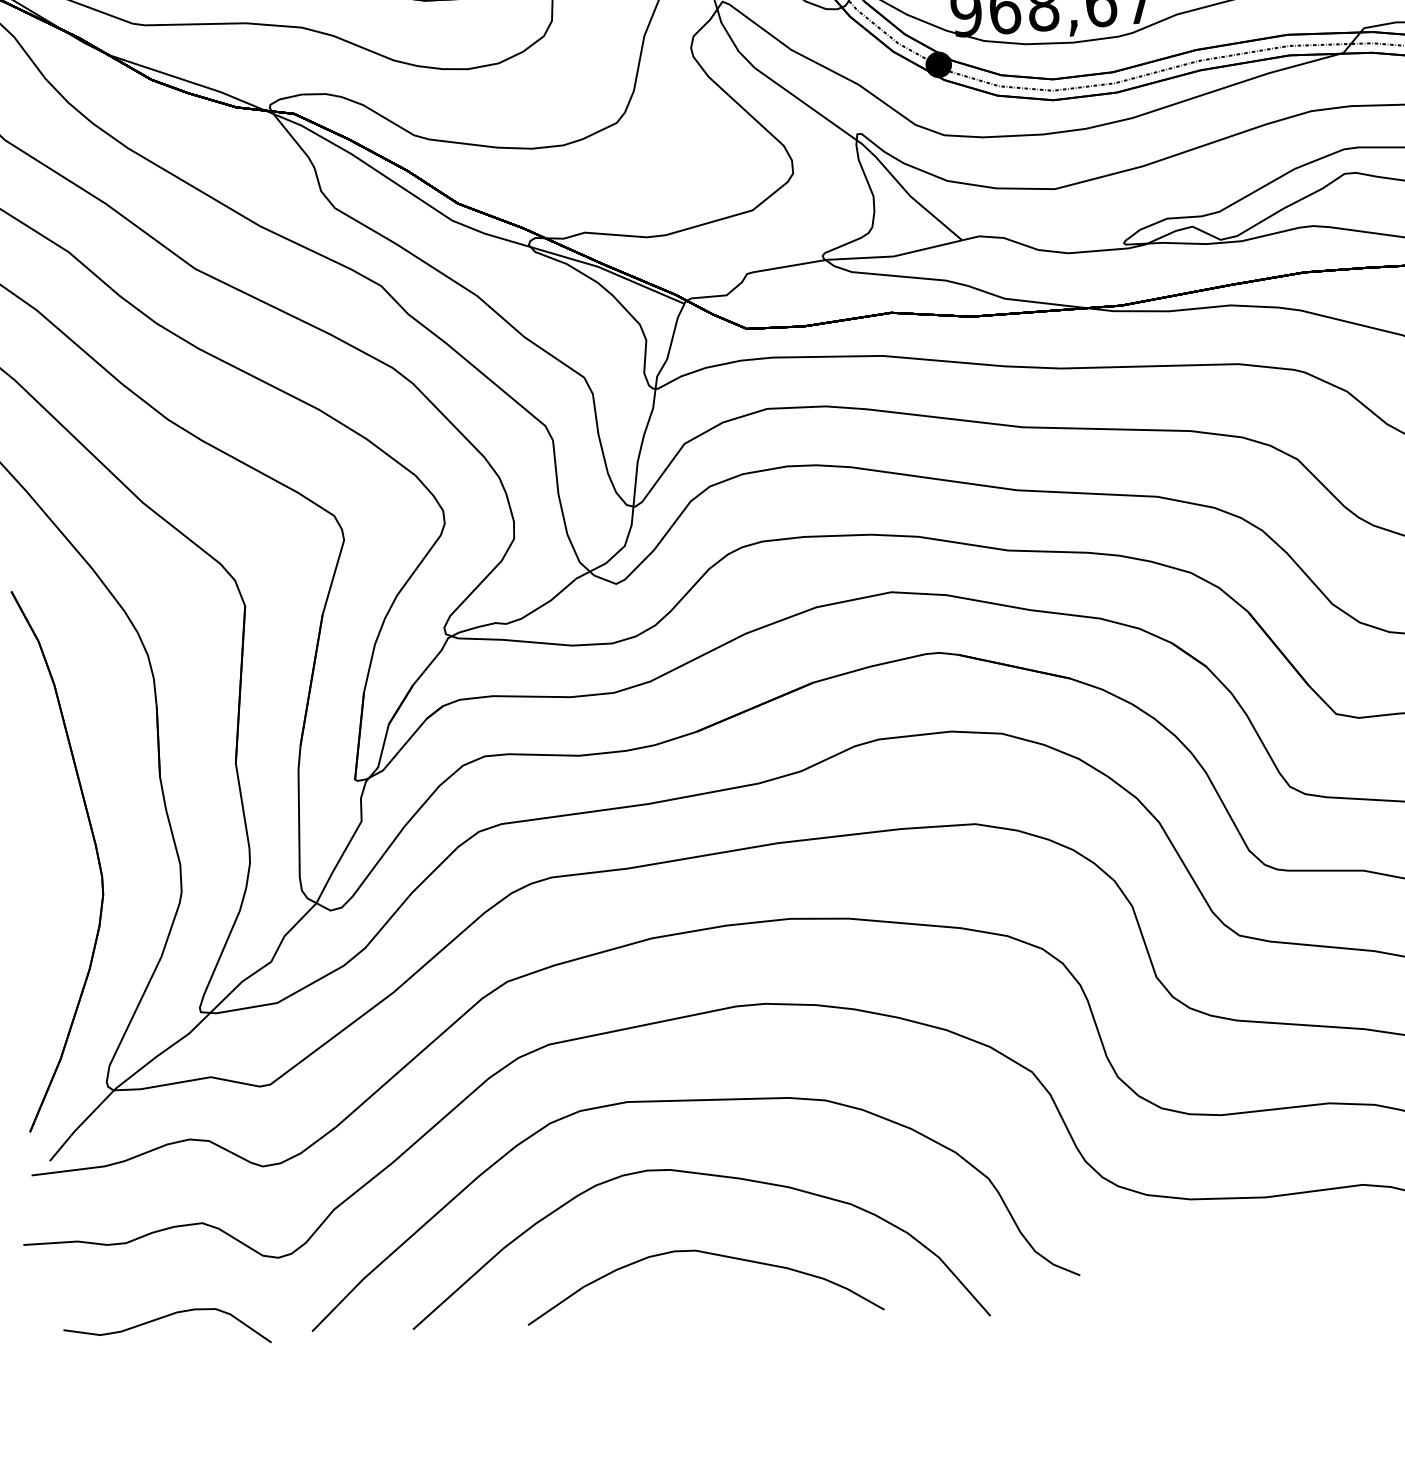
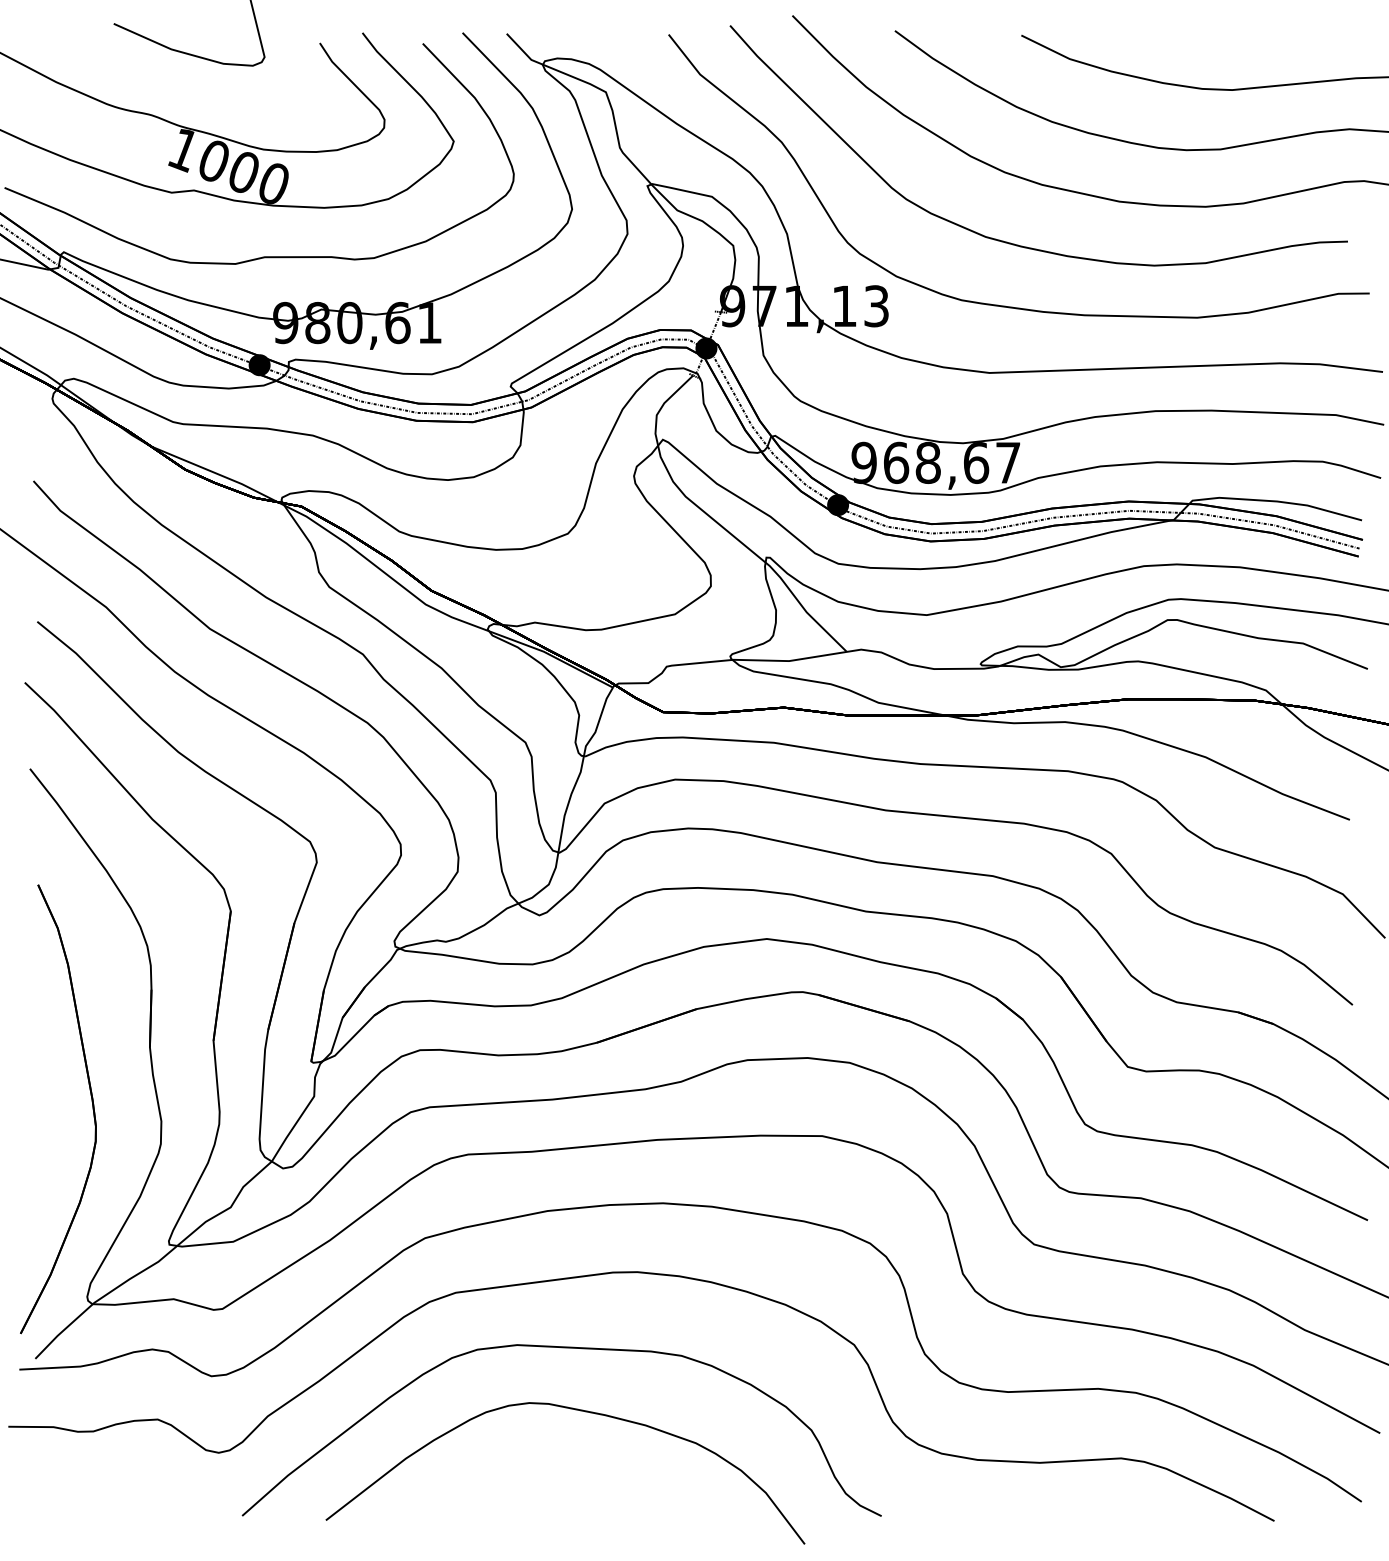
curve: (709, 1254) -> (575, 1476), removed
curve: (161, 1319) -> (118, 1496), removed

